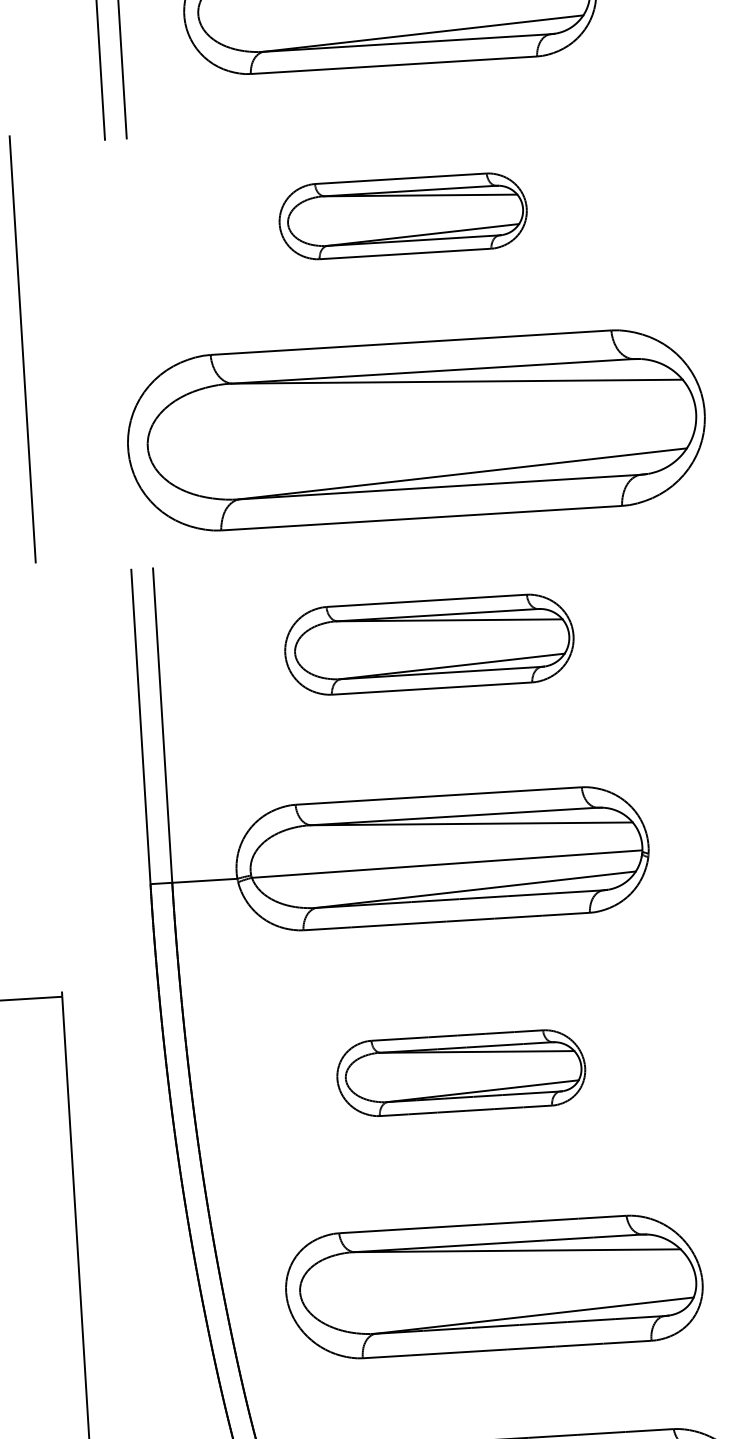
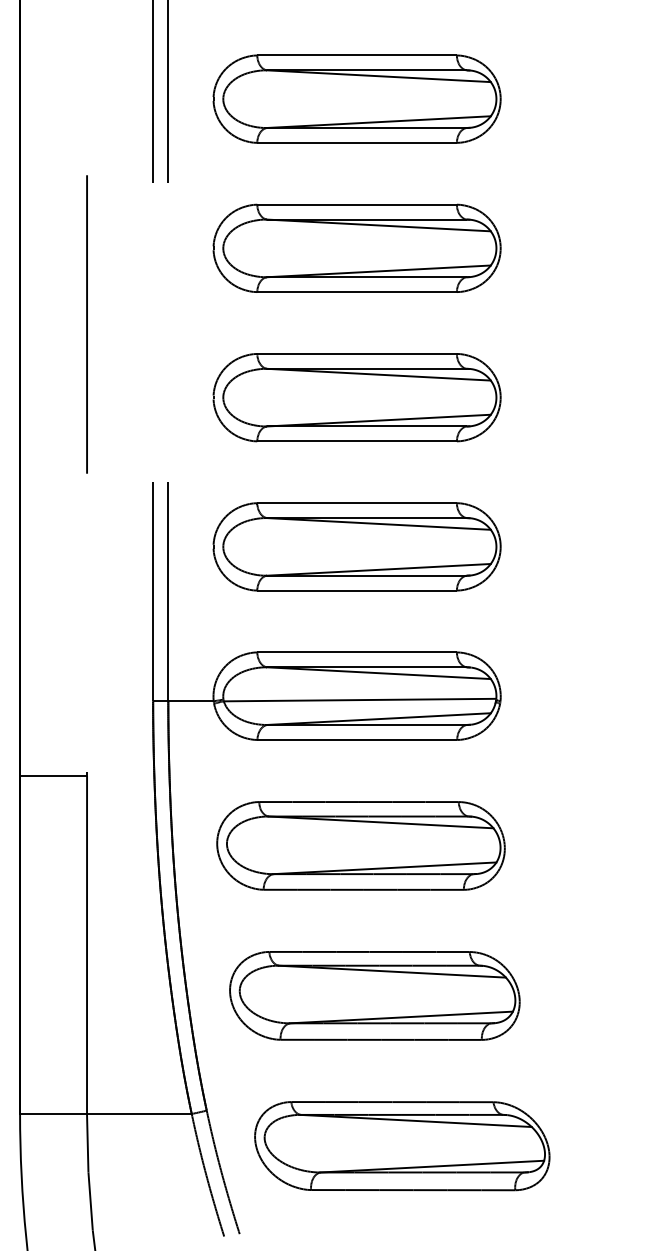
part: (402, 215) -> (356, 247), size x1.67
part: (415, 430) -> (356, 397), size x0.71
part: (428, 644) -> (356, 546), size x1.43
part: (460, 1072) -> (360, 845), size x1.67

